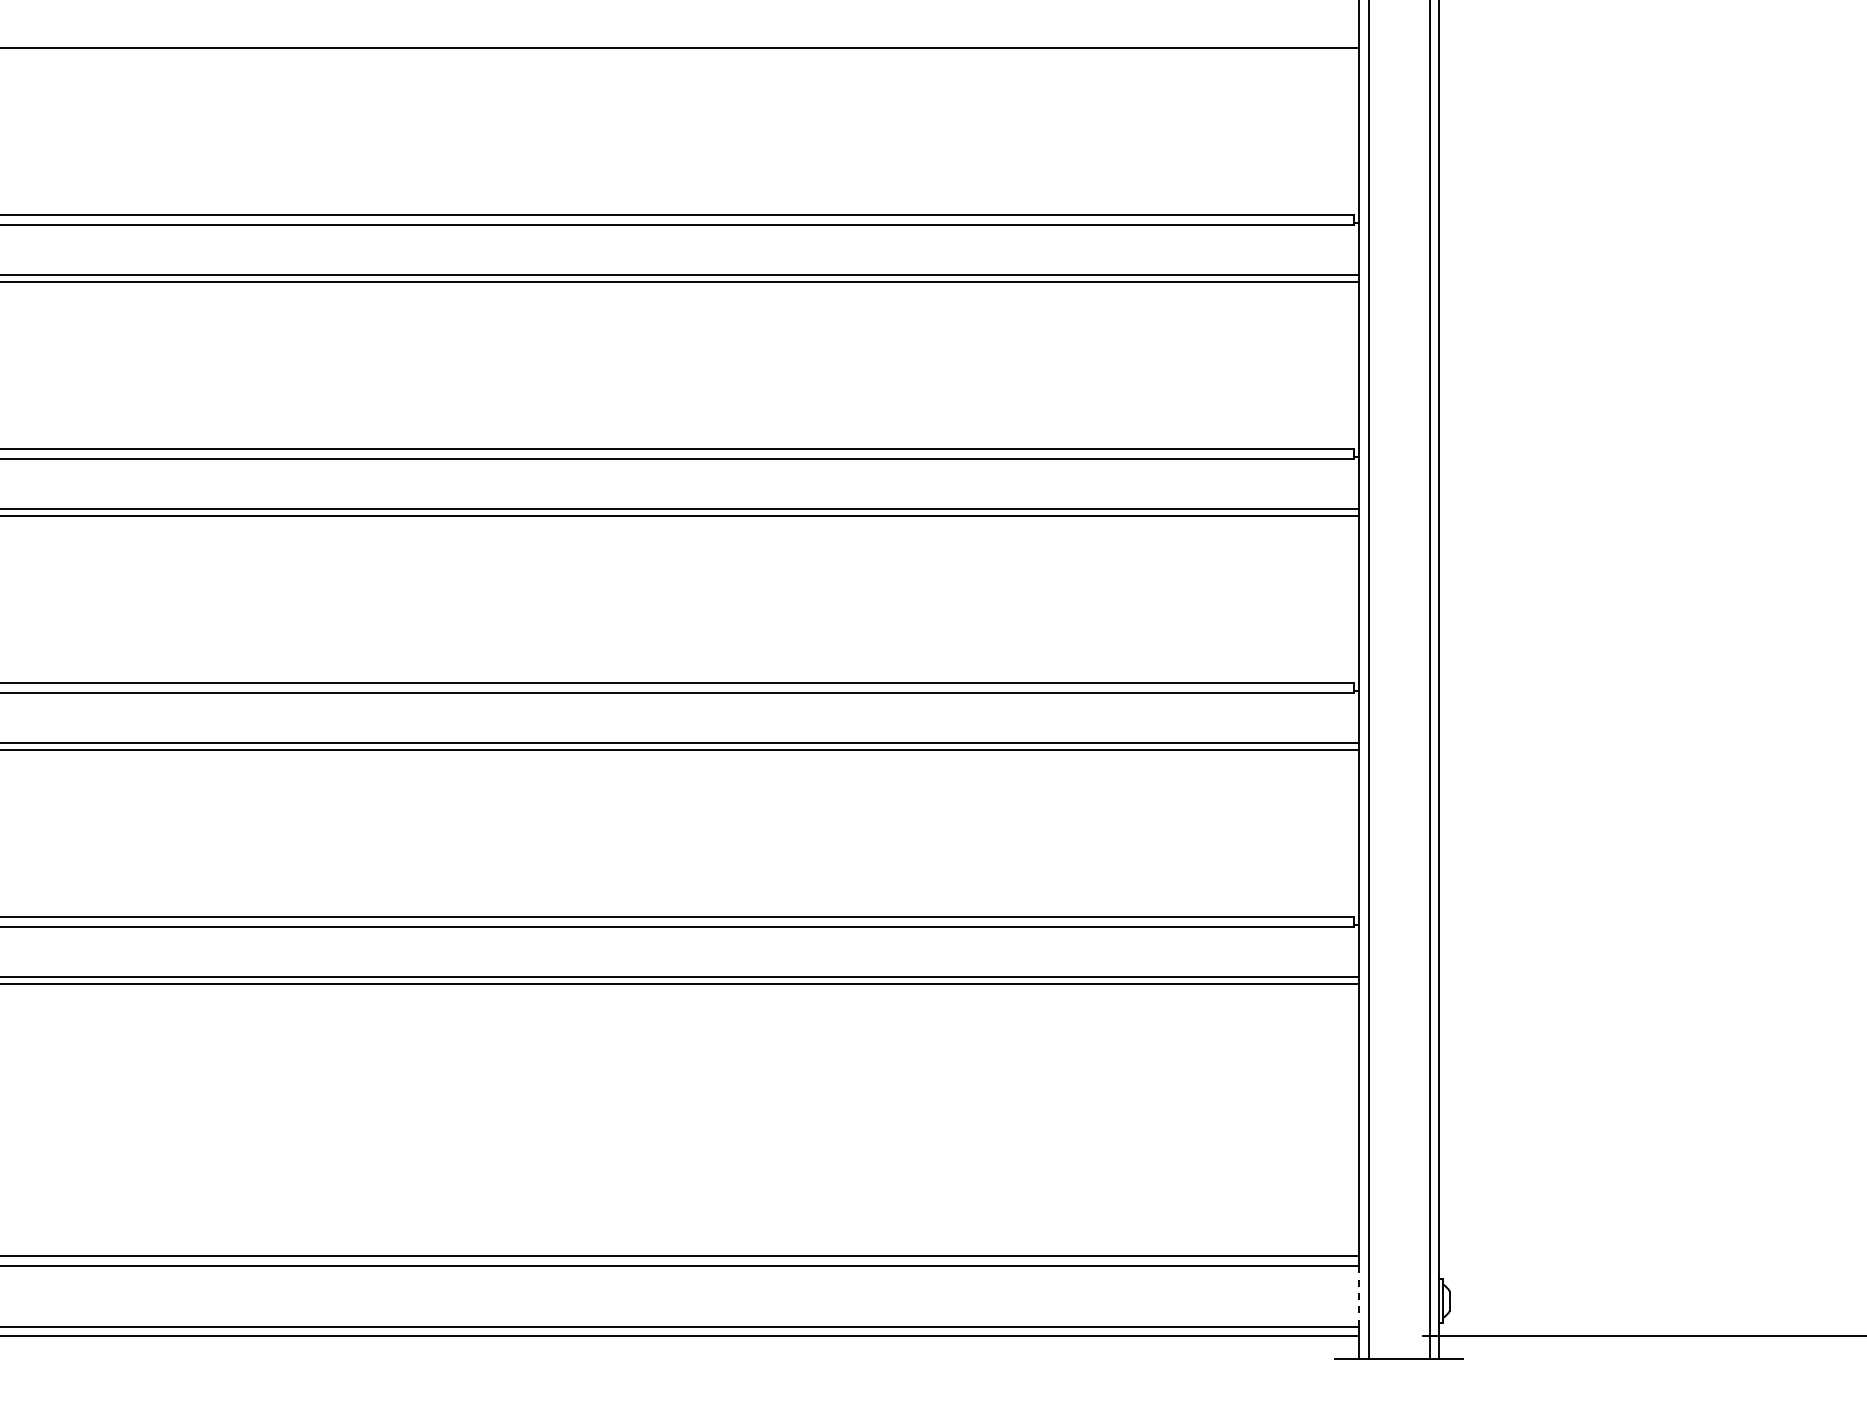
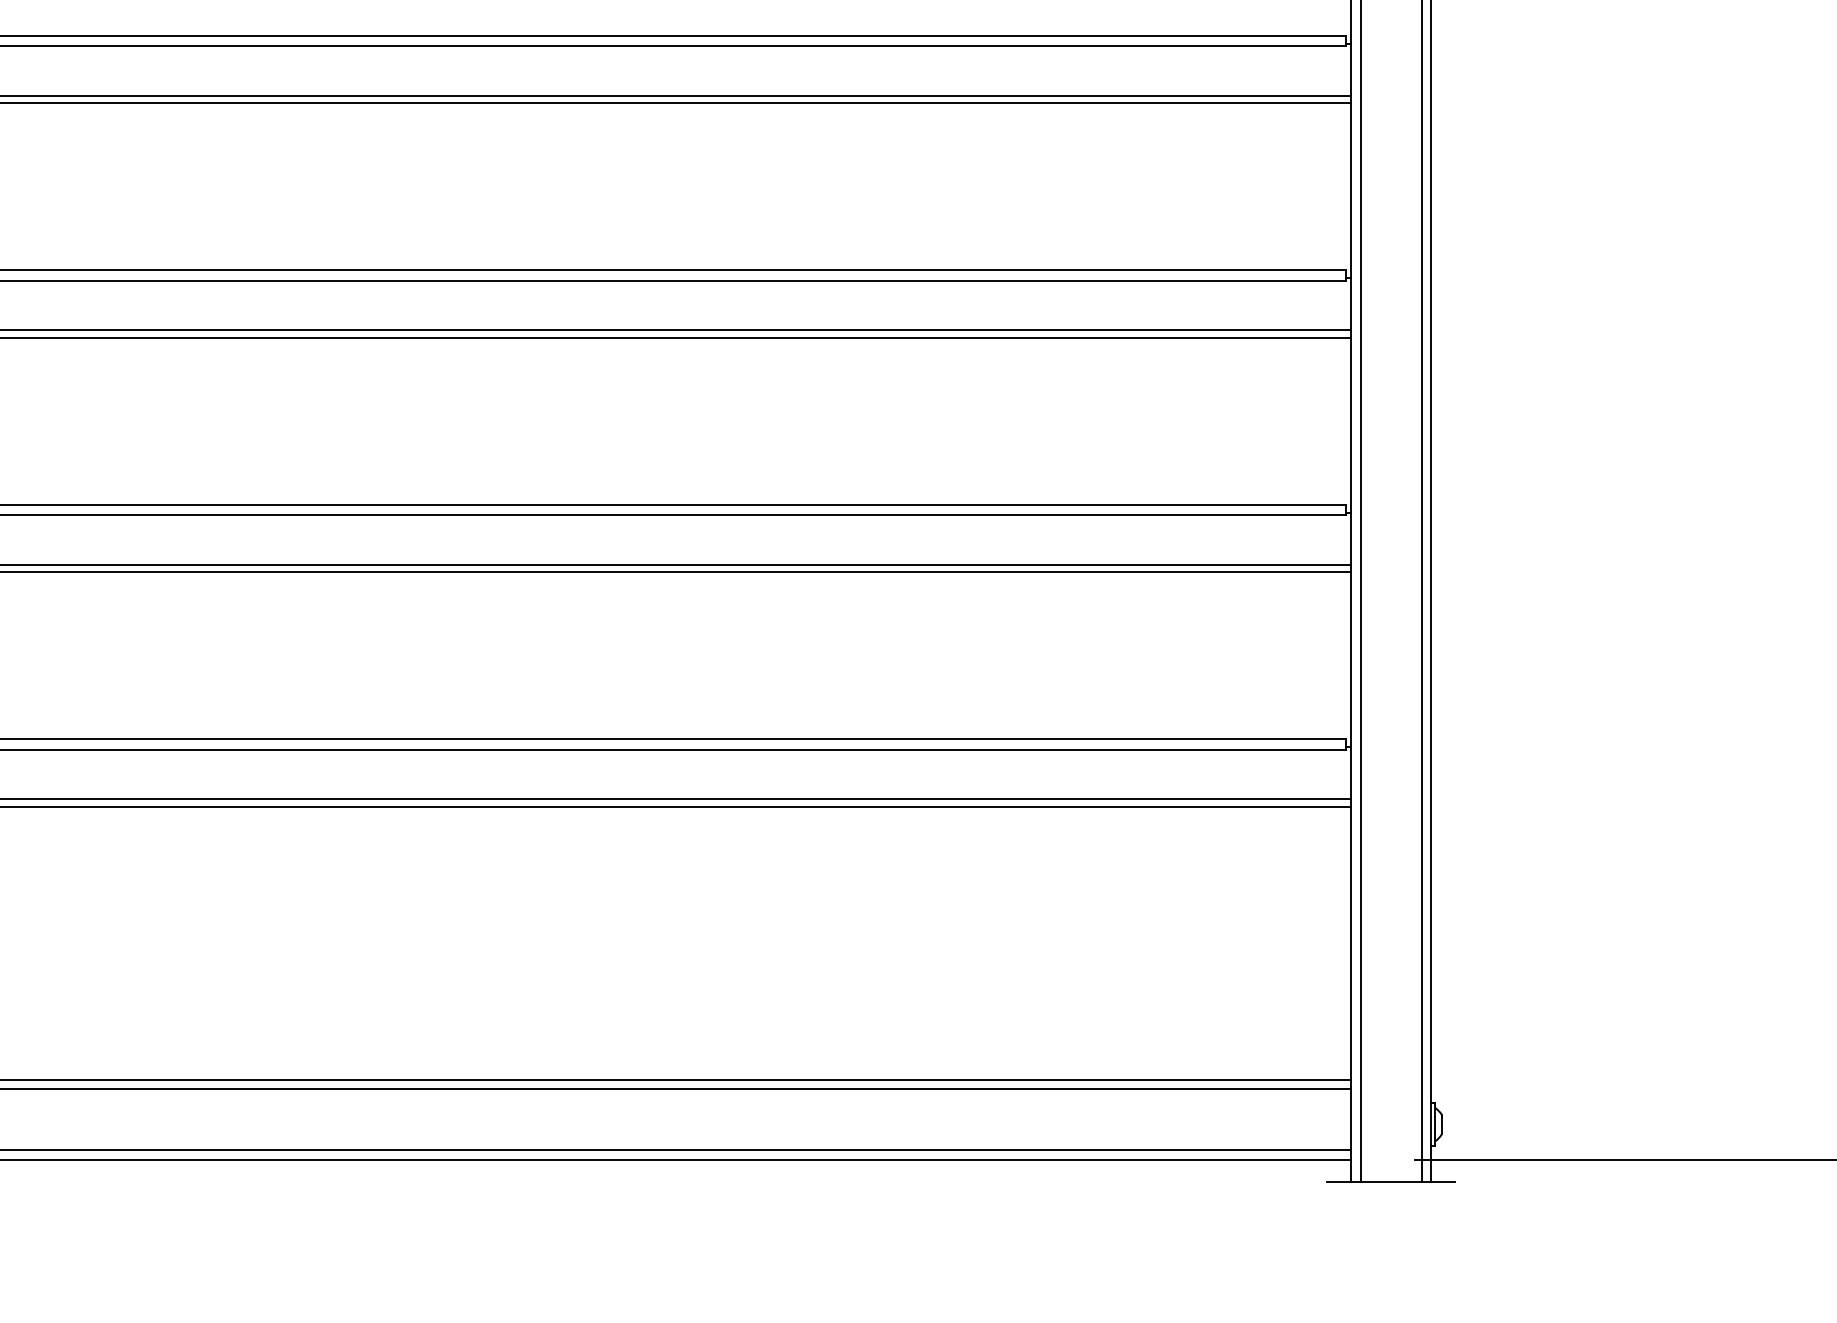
line: (1359, 1295) -> (1351, 1118), dashed -> solid

